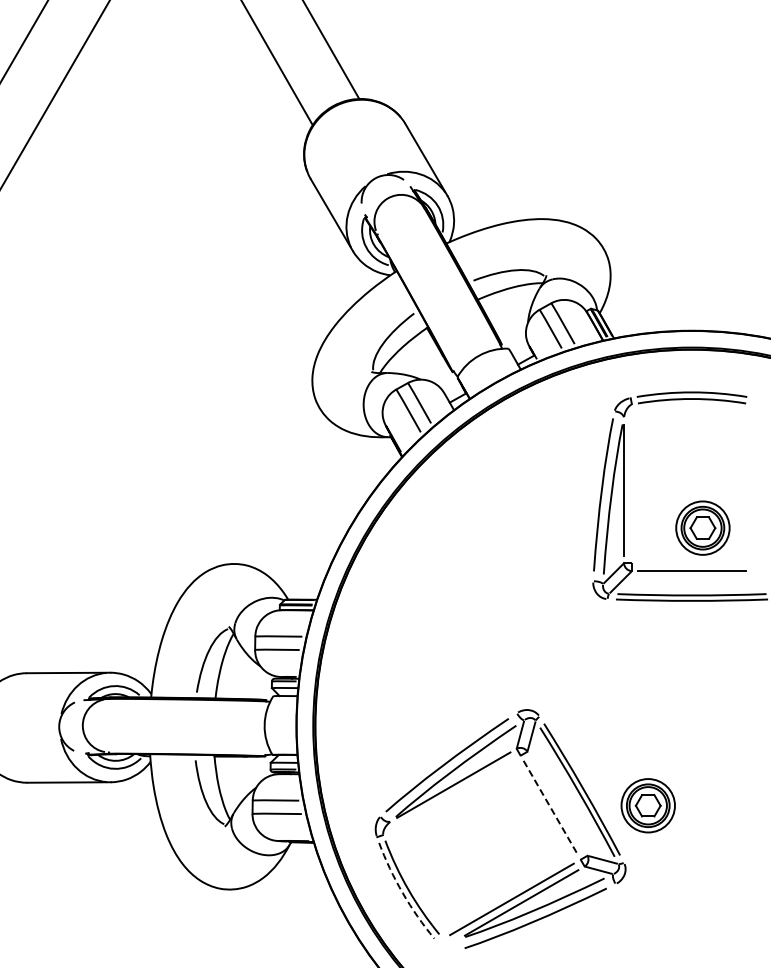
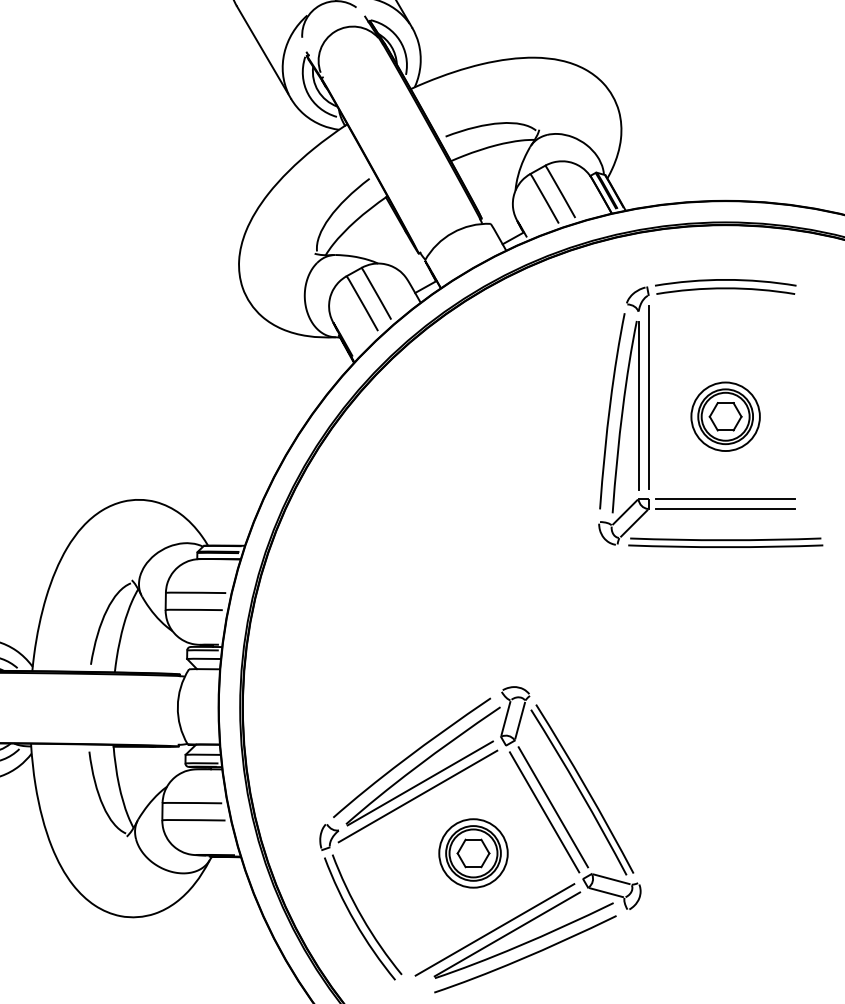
line: (631, 483) -> (648, 396), added
part: (702, 527) -> (725, 415), moved
line: (691, 563) -> (725, 499), added
line: (451, 795) -> (417, 796), added
line: (557, 803) -> (553, 806), added
part: (647, 805) -> (472, 853), moved
line: (550, 808) -> (544, 813), dashed -> solid
arc: (402, 893) -> (354, 922), dashed -> solid

